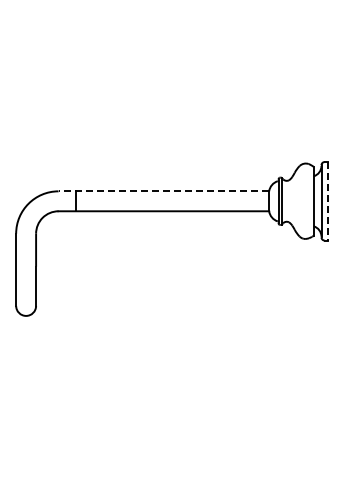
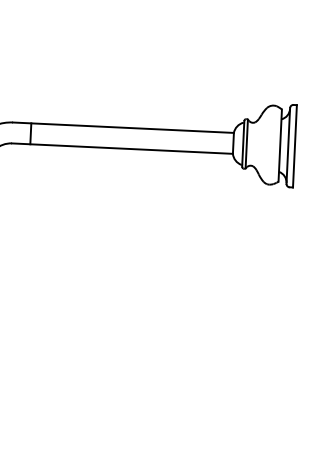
line: (163, 191) -> (123, 127), dashed -> solid
line: (327, 201) -> (294, 146), dashed -> solid

